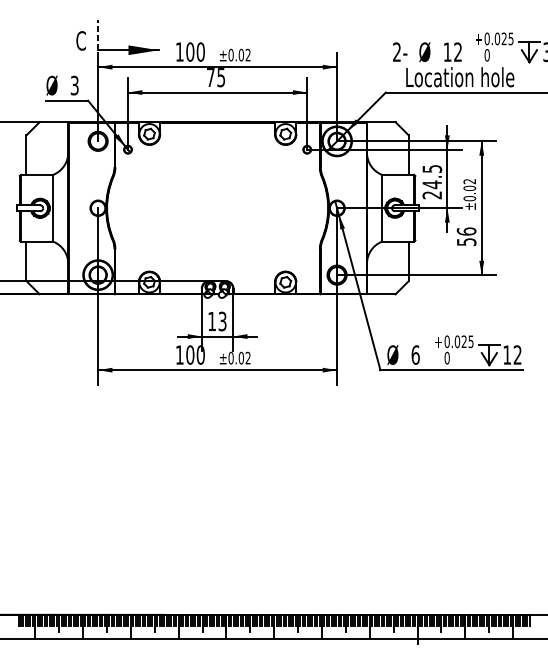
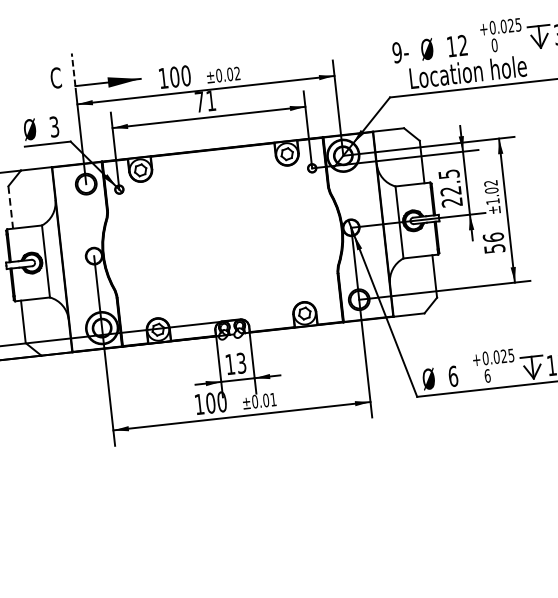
text: (396, 51) -> (396, 52), 2- -> 9-
text: (221, 77) -> (211, 100), 75 -> 71
line: (26, 155) -> (10, 207), solid -> dashed
text: (431, 184) -> (450, 190), 24.5 -> 22.5
text: (469, 198) -> (492, 201), ±0.02 -> ±1.02
text: (247, 357) -> (272, 399), ±0.02 -> ±0.01
text: (446, 357) -> (486, 375), 0 -> 6

